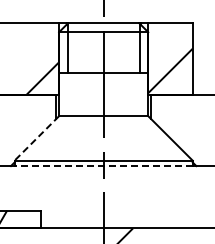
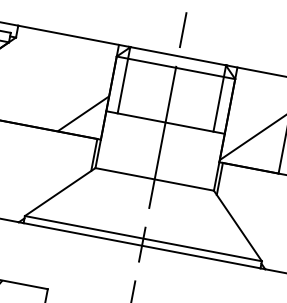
line: (36, 138) -> (59, 192), dashed -> solid
line: (103, 166) -> (141, 246), dashed -> solid

